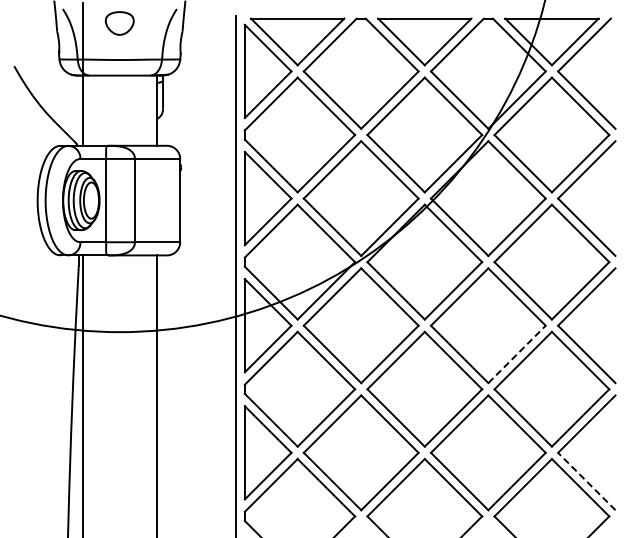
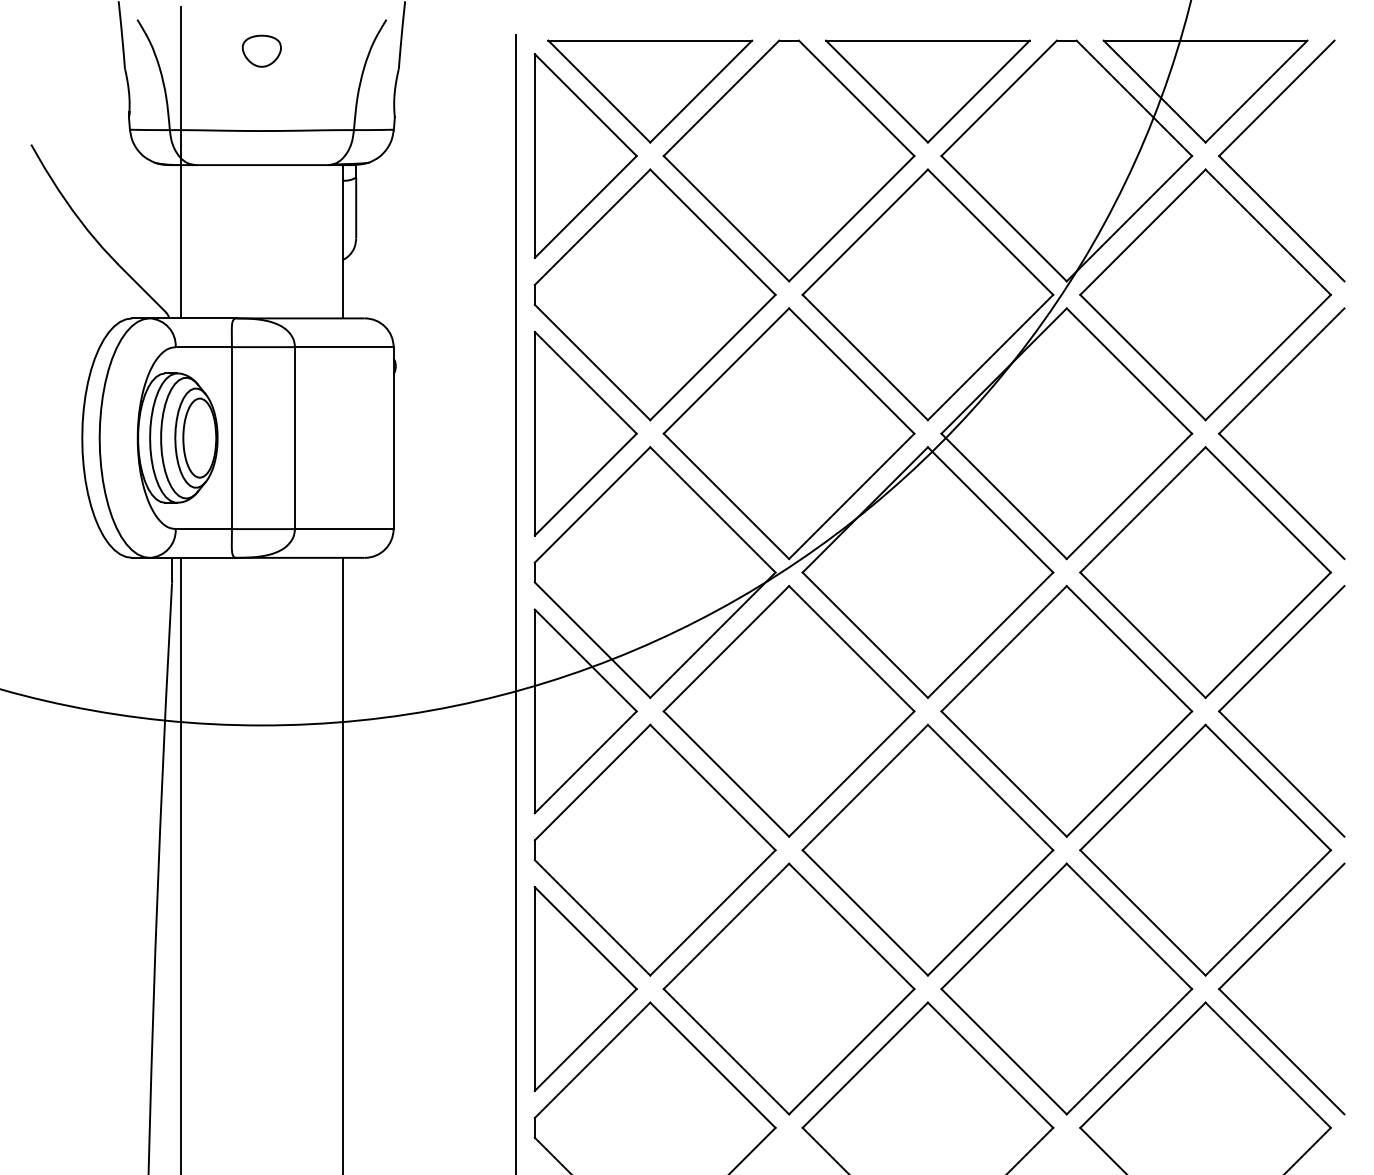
part: (119, 23) -> (261, 51), size x0.62
line: (517, 354) -> (1130, 774), dashed -> solid
line: (586, 481) -> (1281, 1051), dashed -> solid

